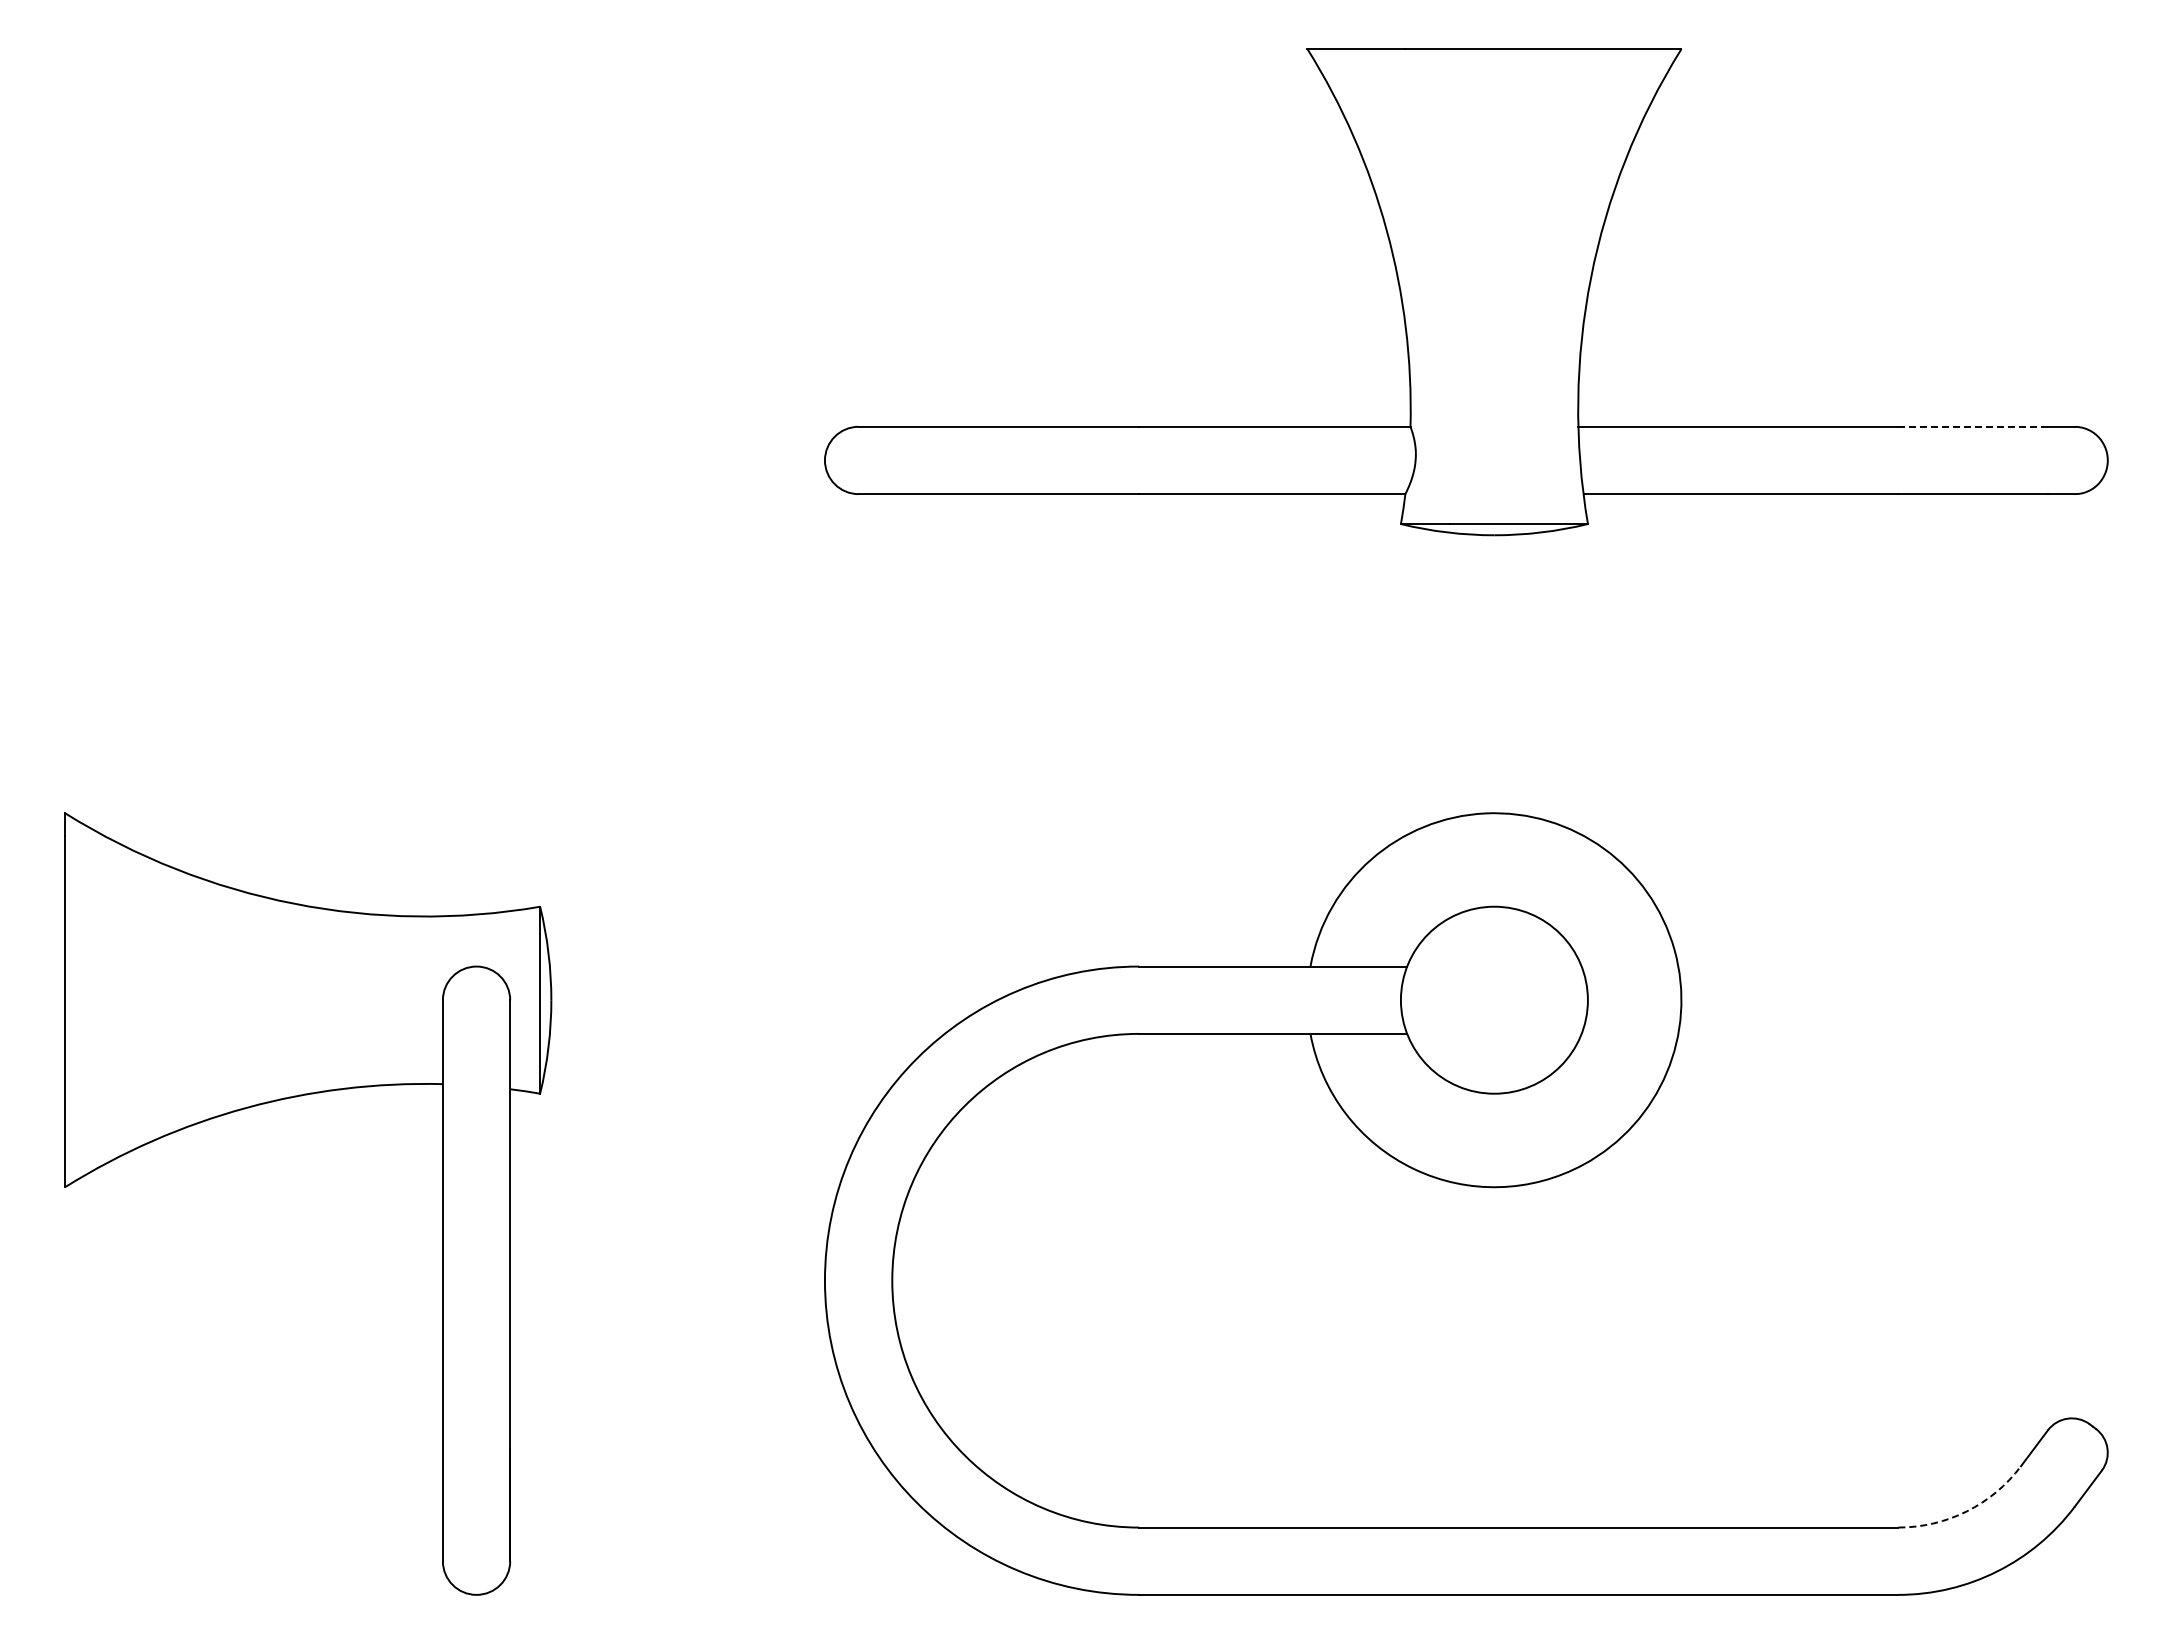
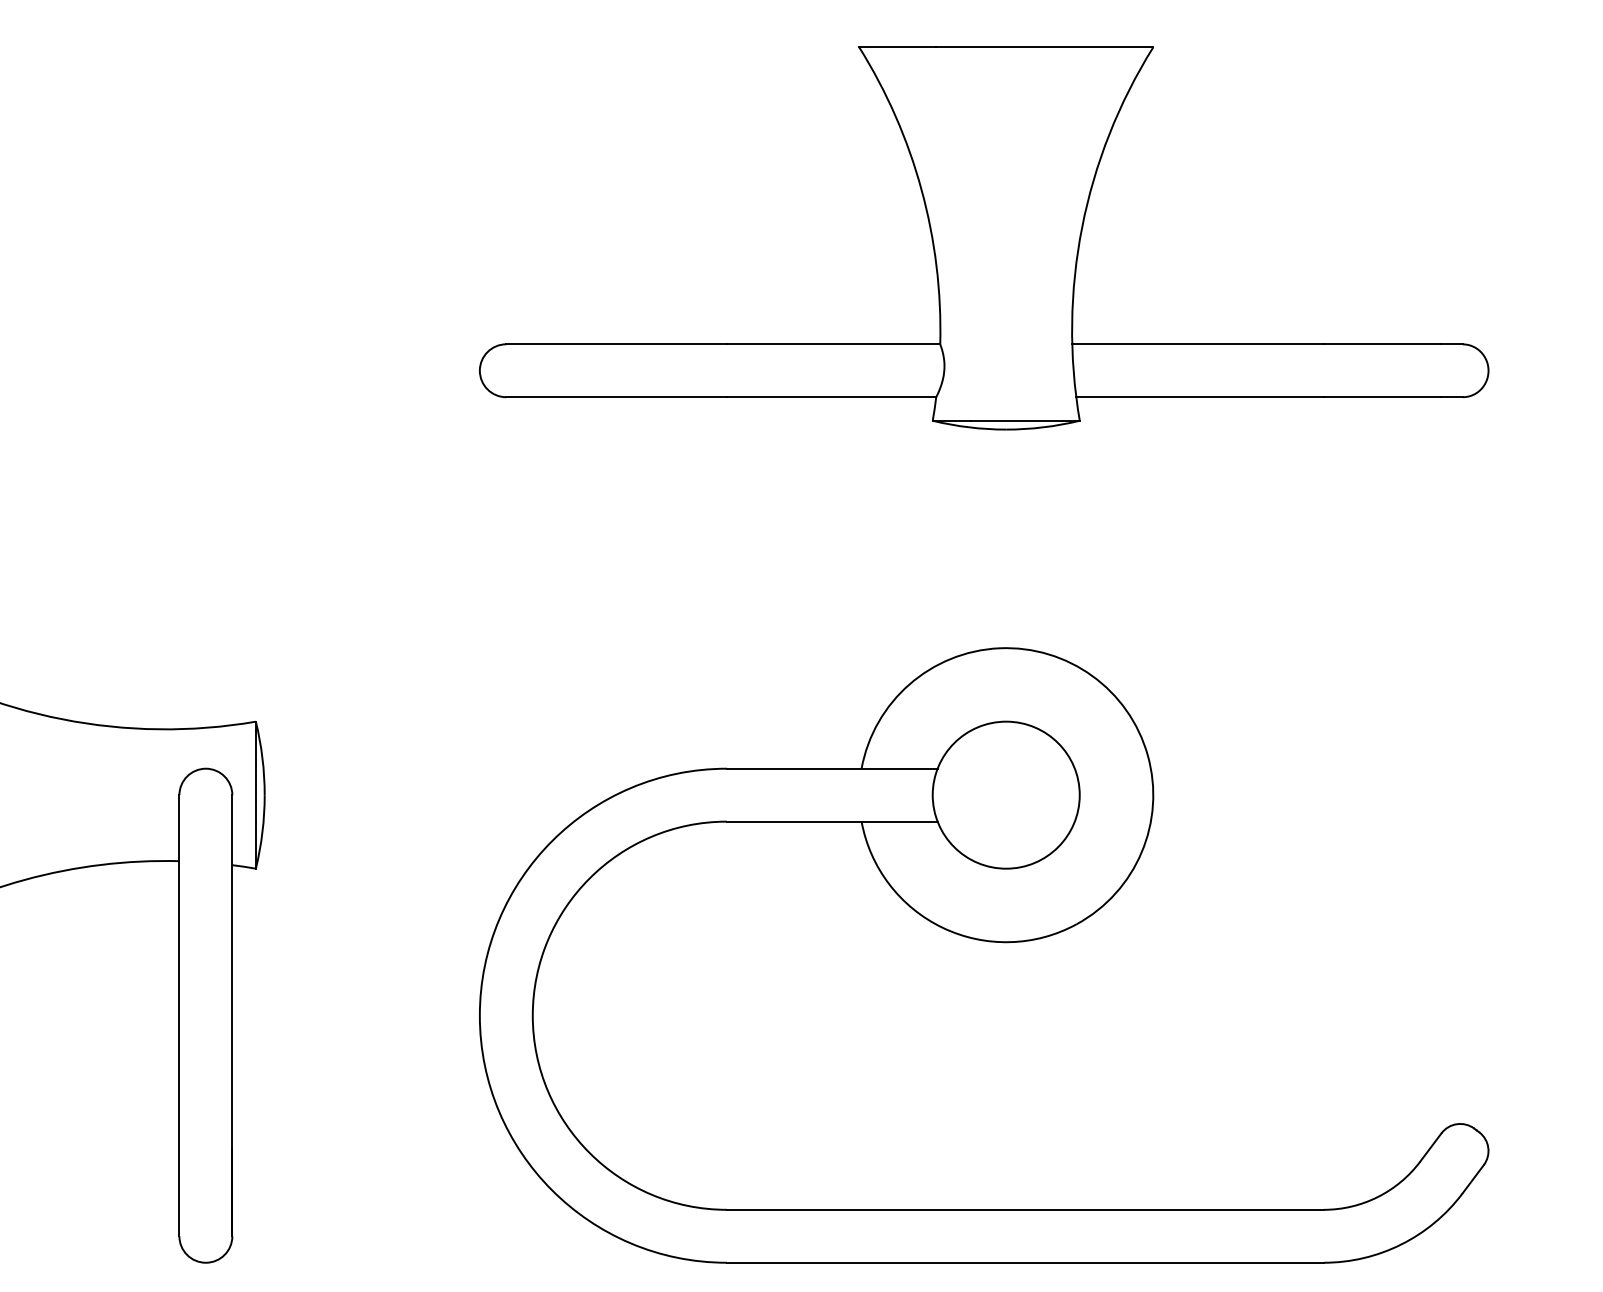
line: (1973, 426) -> (1382, 344), dashed -> solid
arc: (1966, 1511) -> (1377, 1197), dashed -> solid

